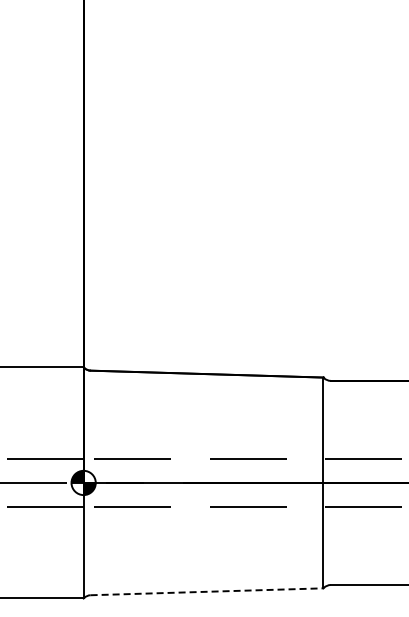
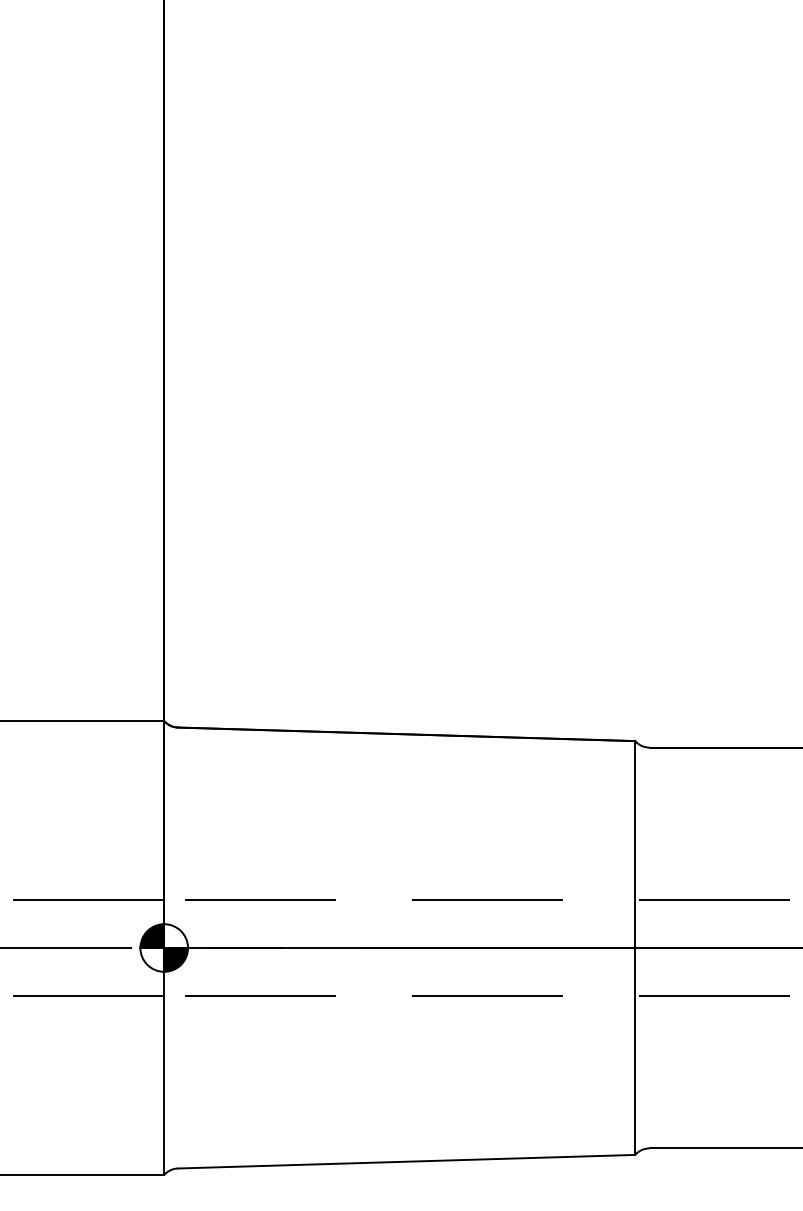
line: (207, 591) -> (407, 1161), dashed -> solid

